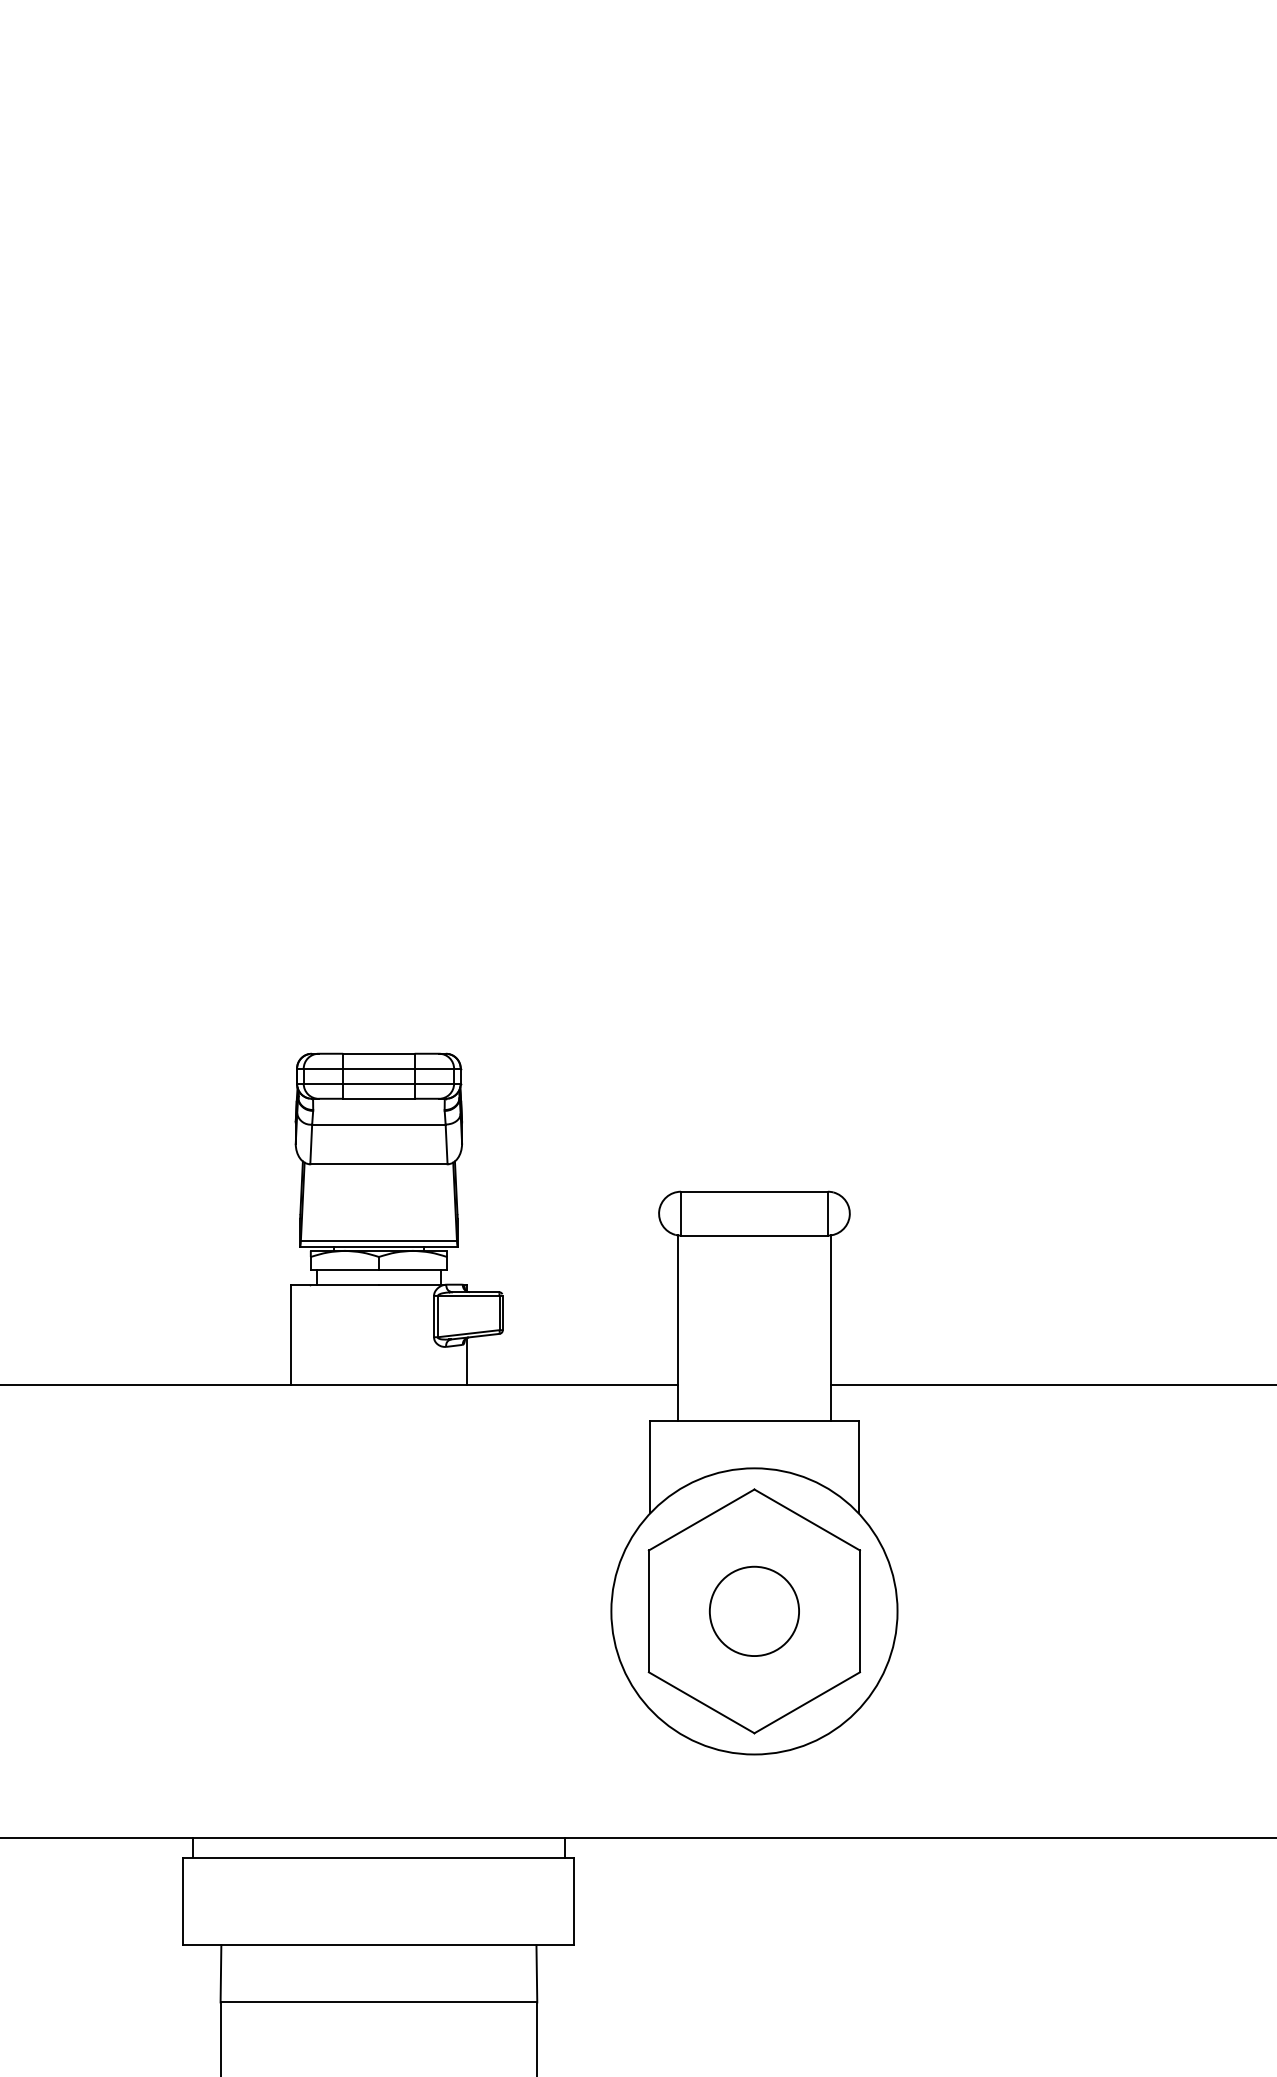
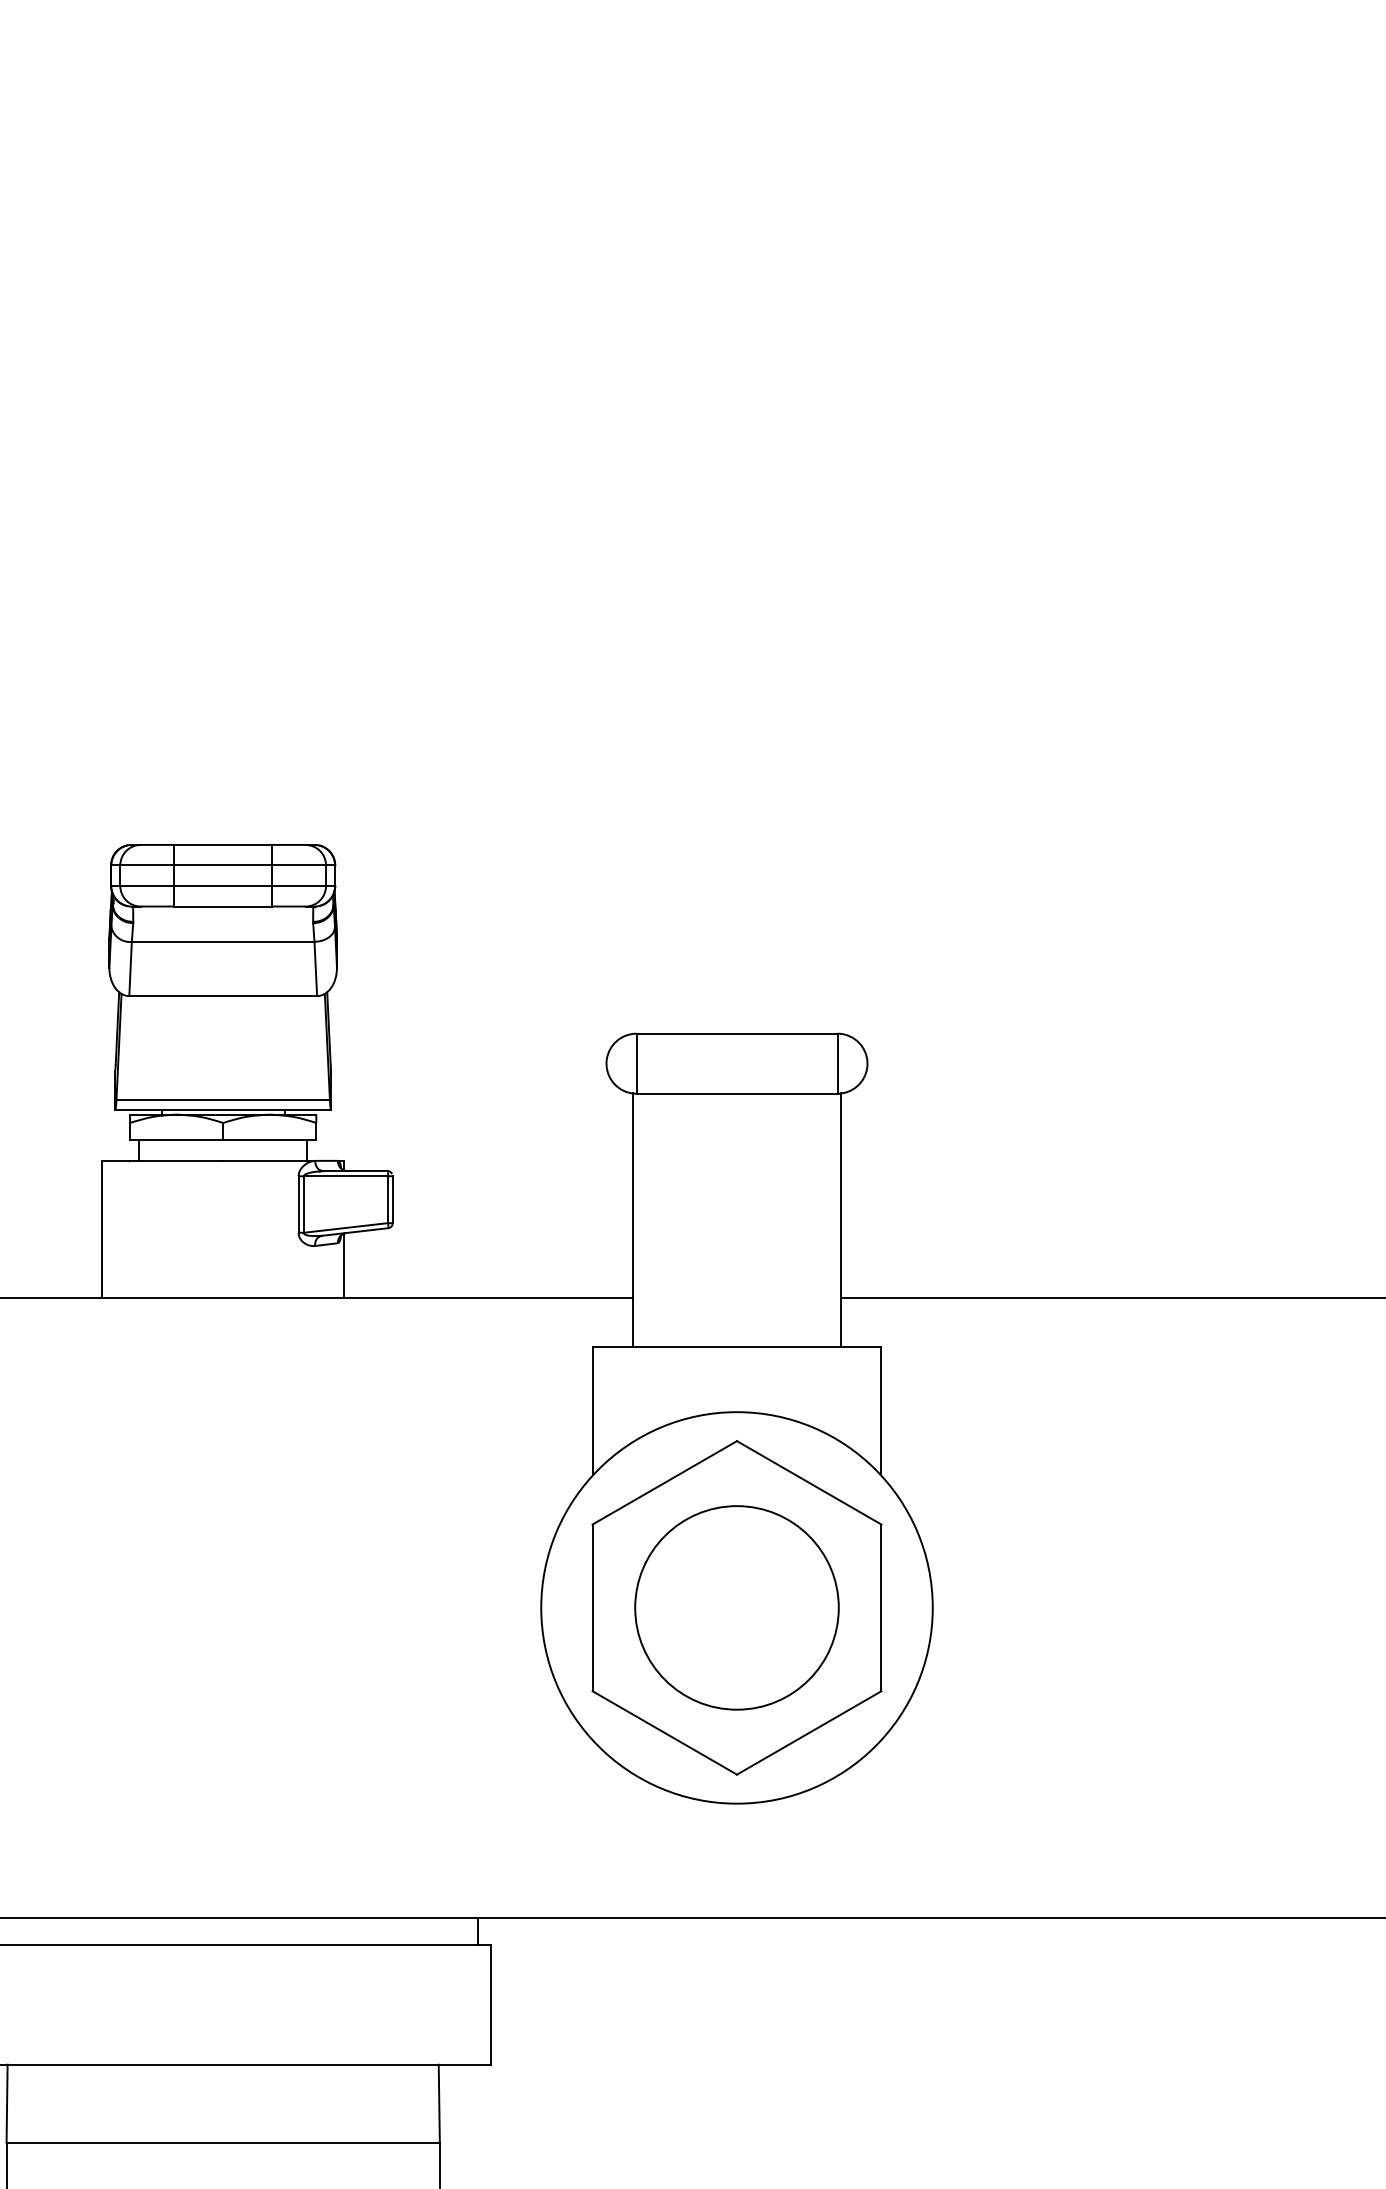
circle: (754, 1611) -> (737, 1608), size x1.67

